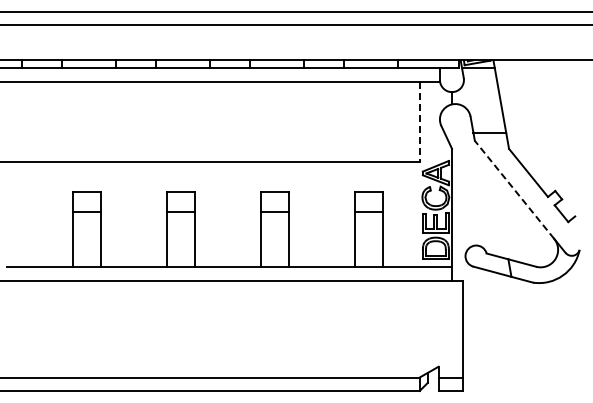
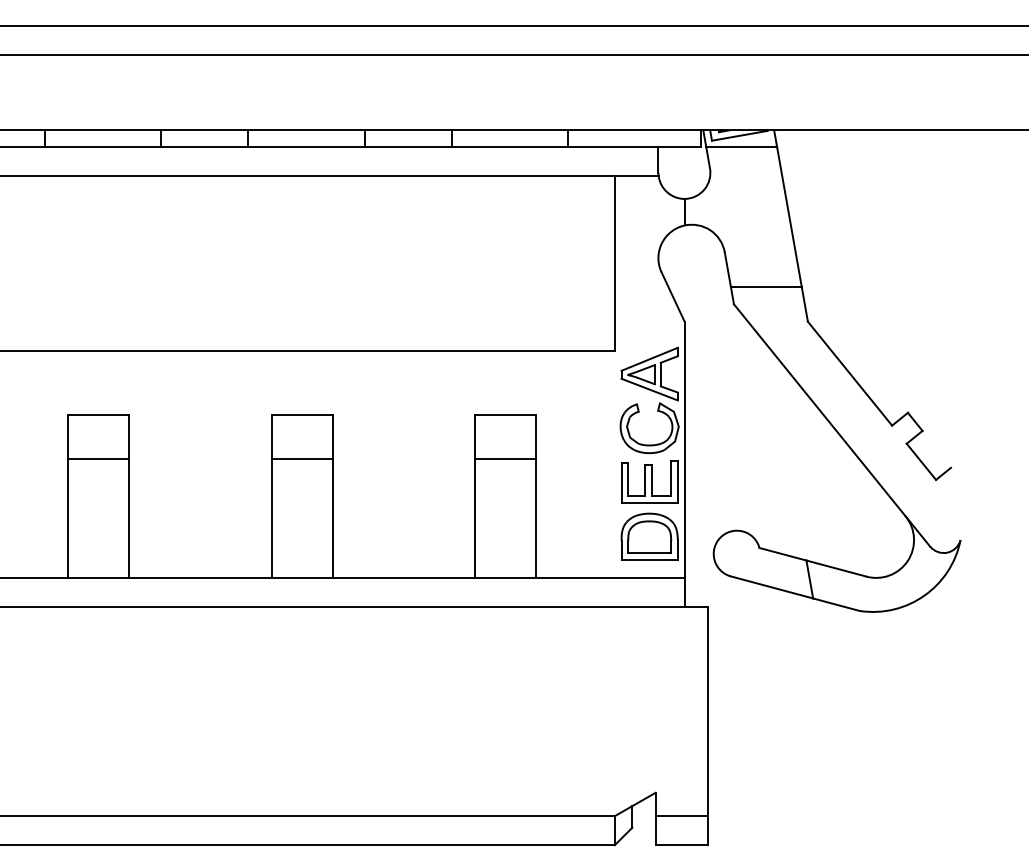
line: (419, 122) -> (614, 264), dashed -> solid
line: (514, 189) -> (819, 409), dashed -> solid

